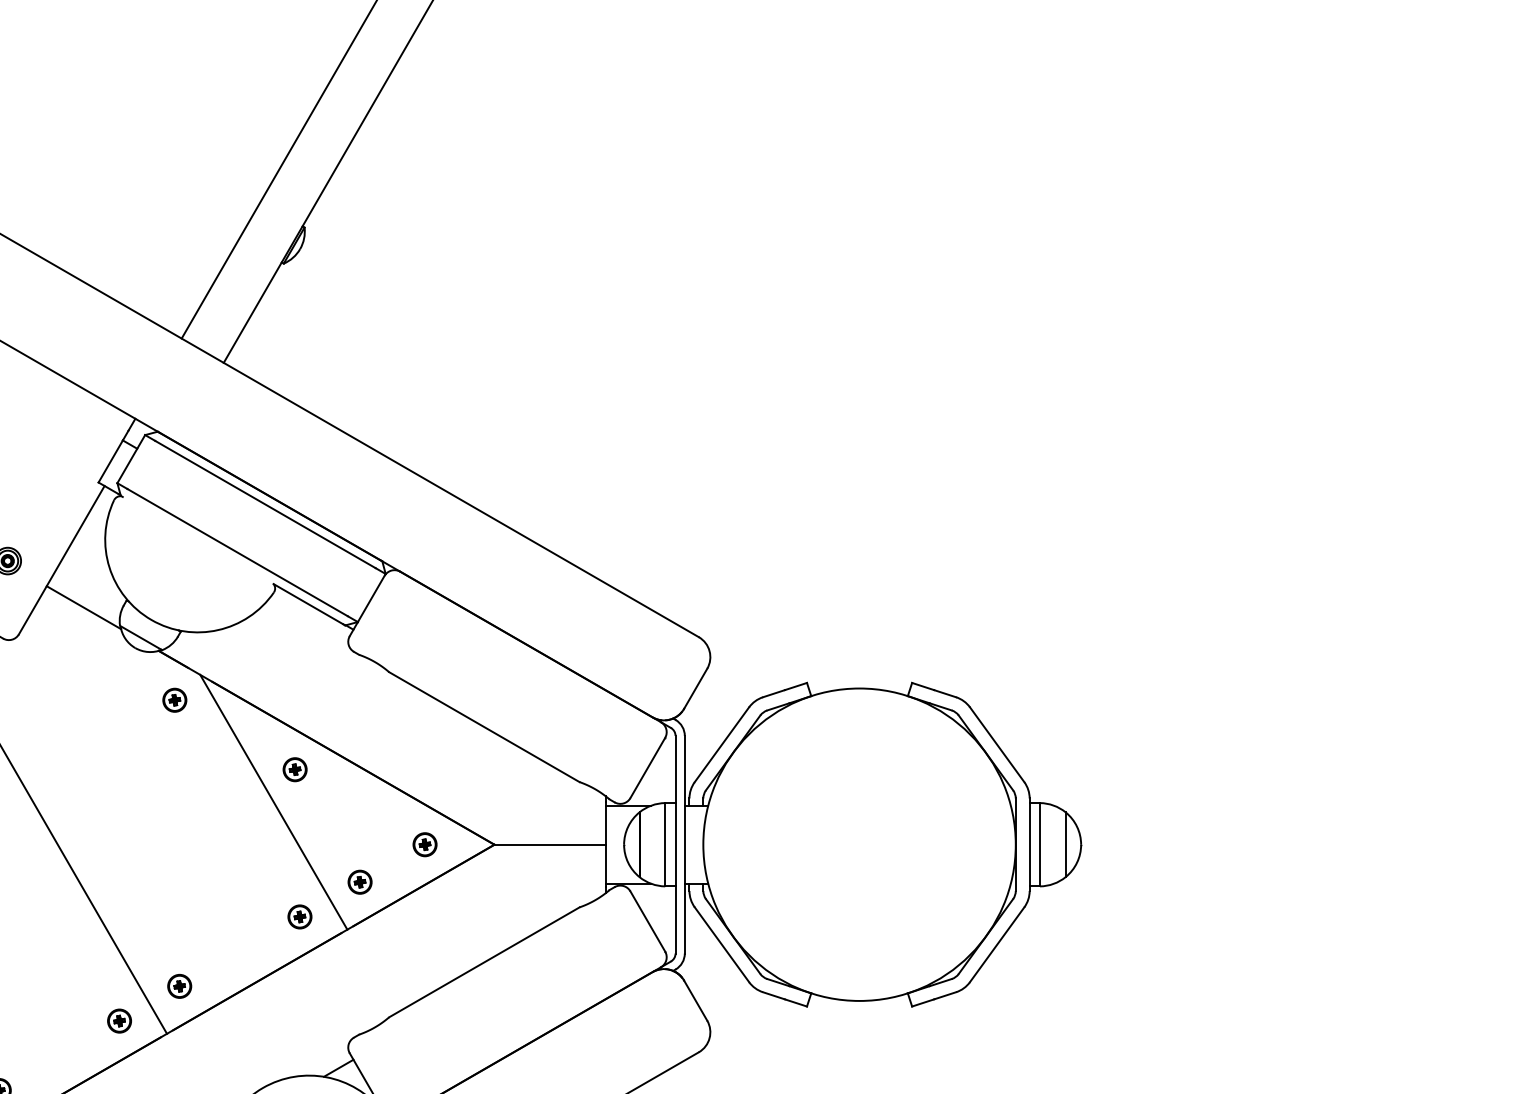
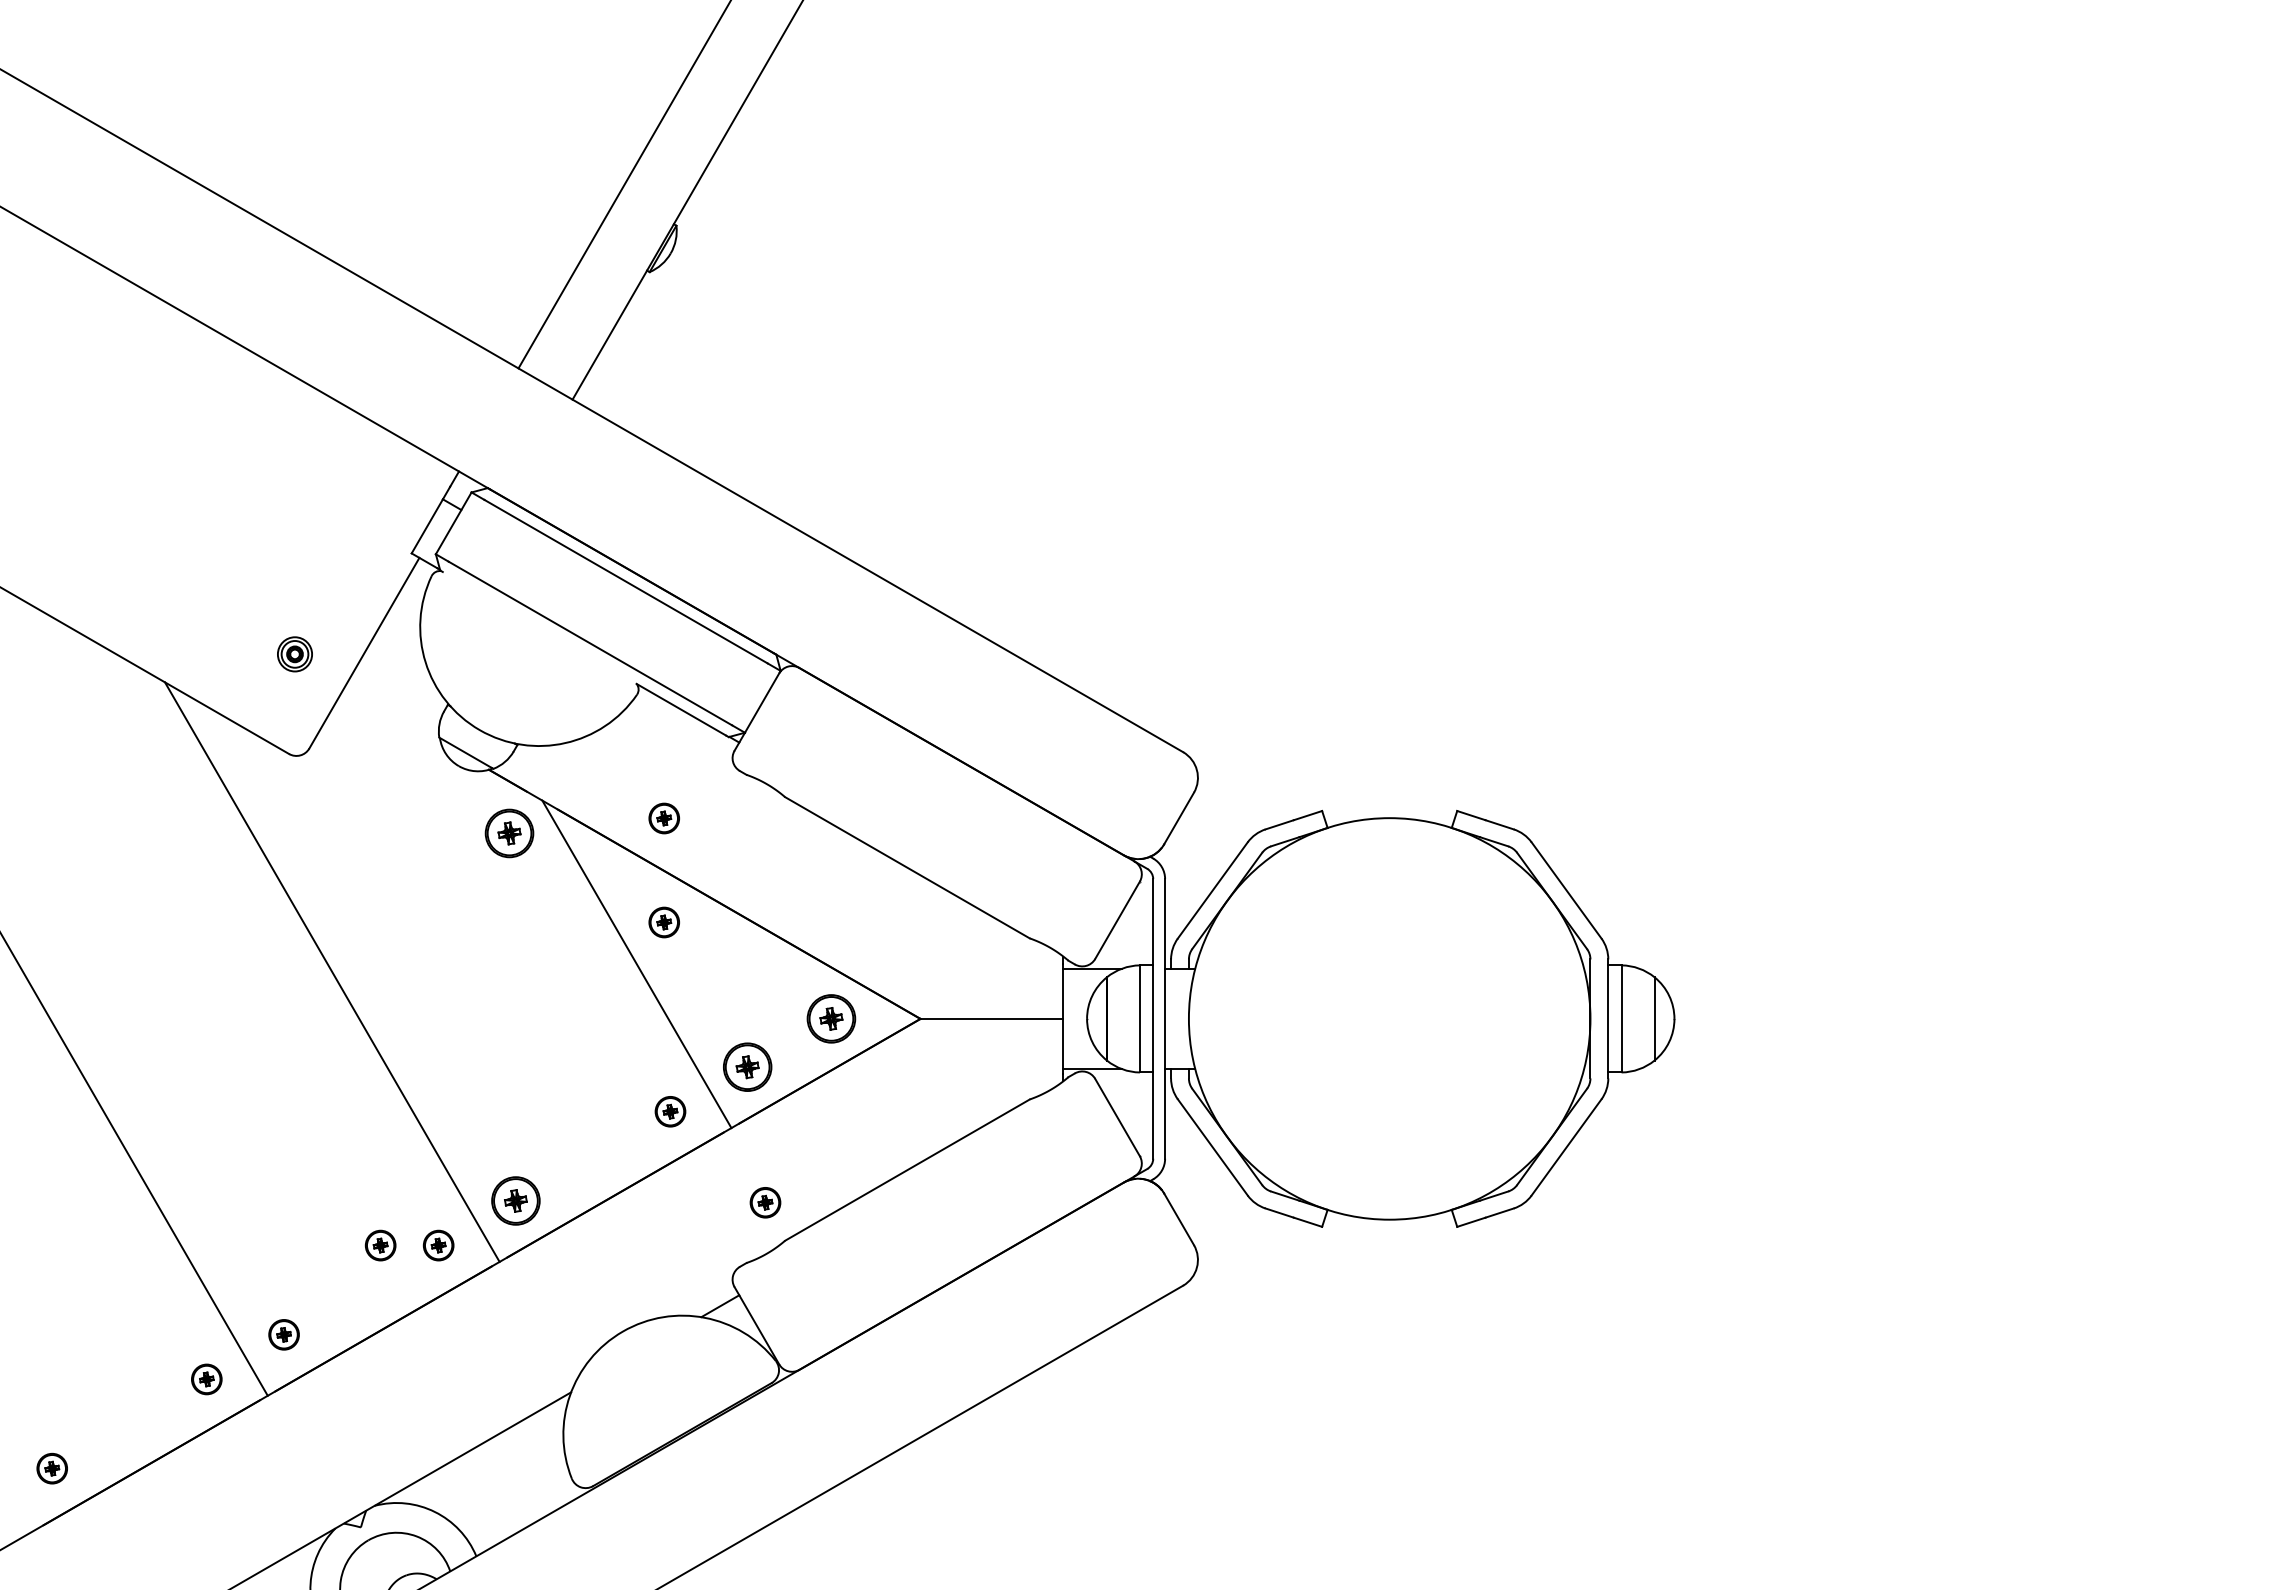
line: (83, 607) -> (392, 713), removed
part: (294, 688) -> (663, 818), added
part: (174, 699) -> (509, 832), size x1.6
part: (424, 844) -> (830, 1018), size x1.6
part: (359, 881) -> (747, 1066), size x1.6
part: (179, 986) -> (515, 1200), size x1.6
part: (373, 987) -> (765, 1202), added
part: (74, 1021) -> (380, 1245), added

